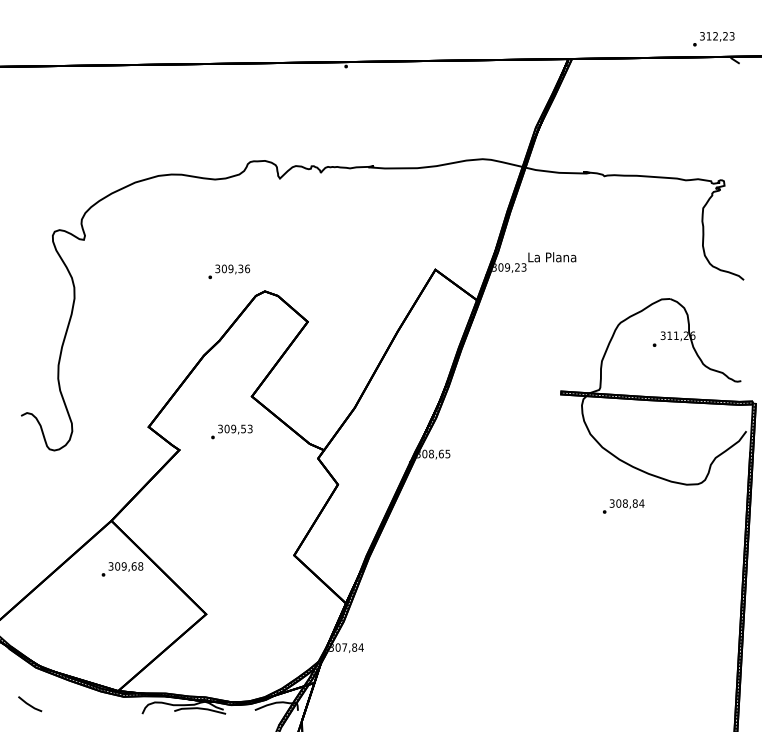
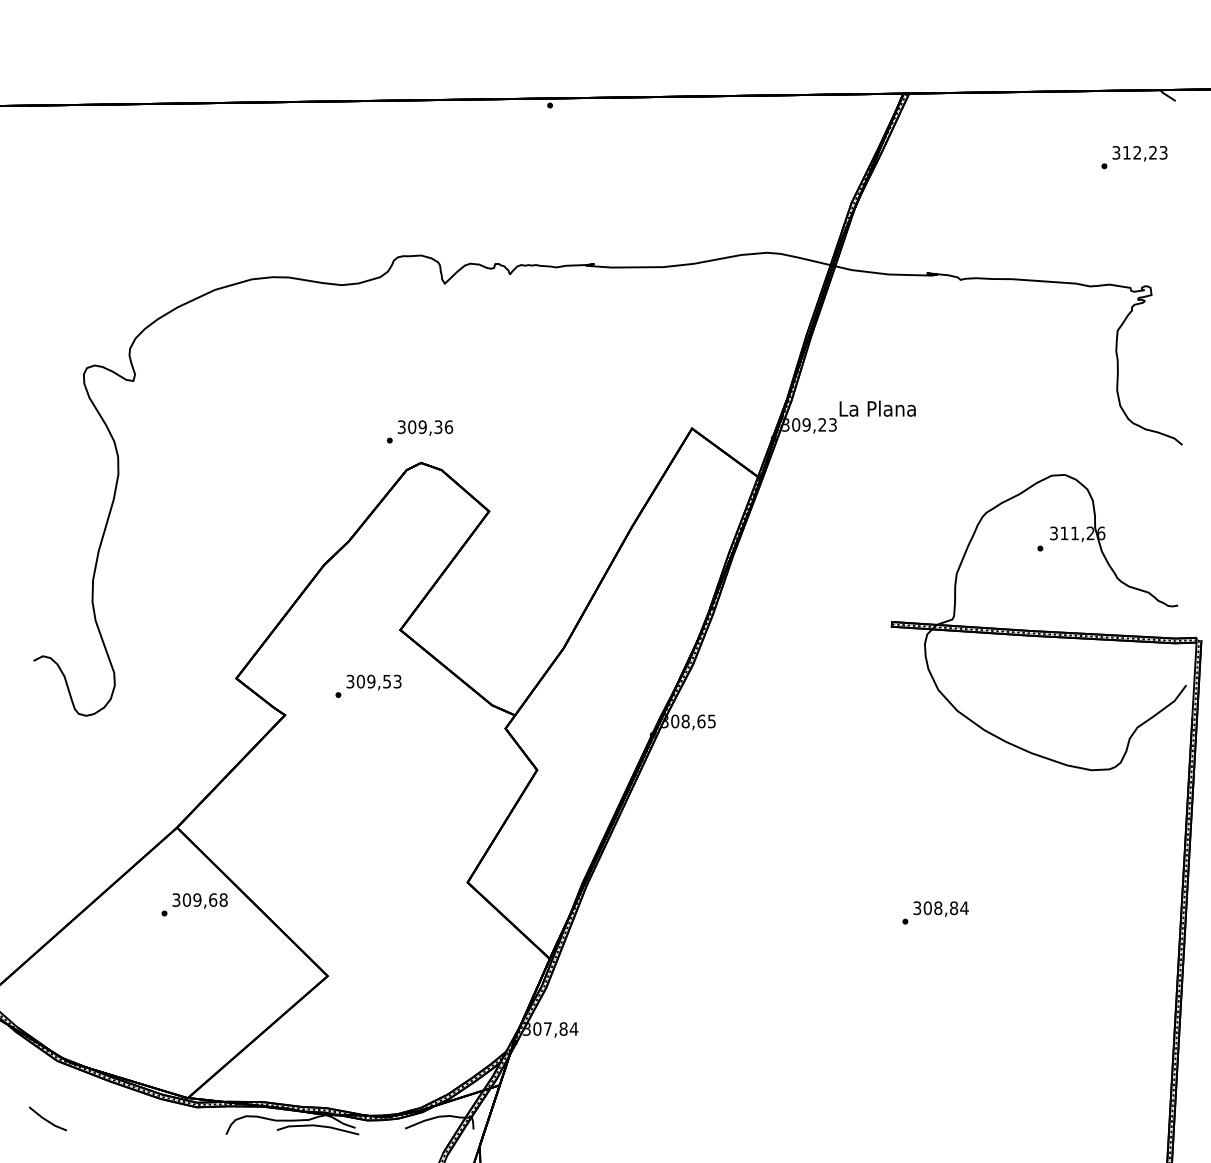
text: (713, 39) -> (1133, 157), moved
text: (229, 271) -> (420, 431), moved
text: (623, 506) -> (935, 912), moved

